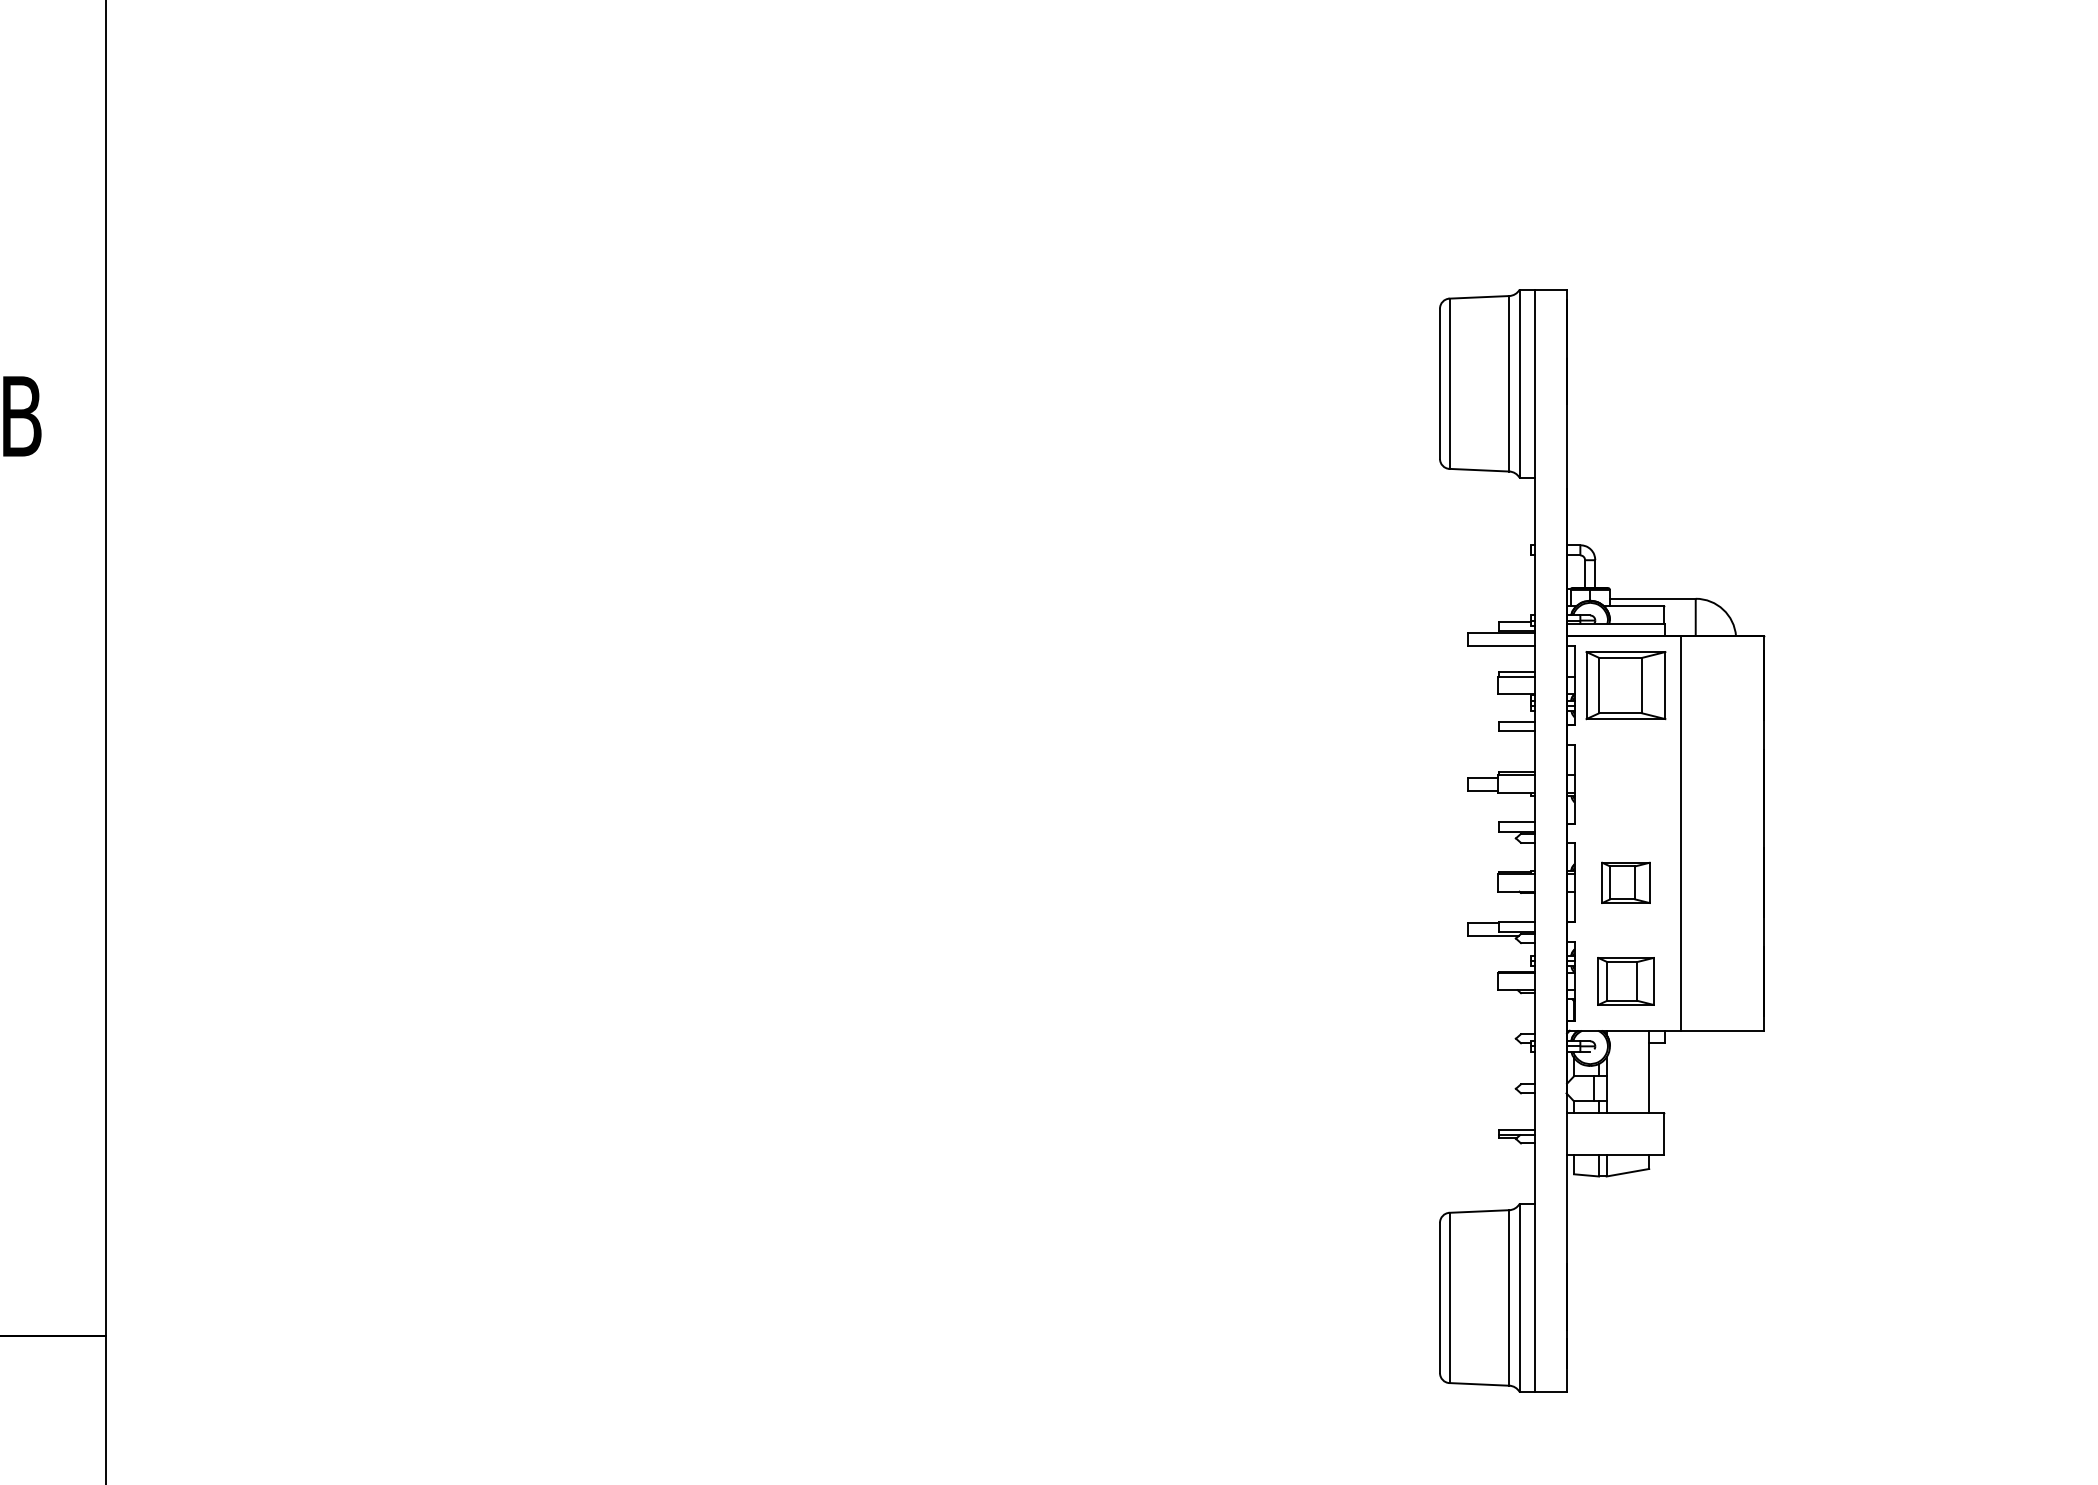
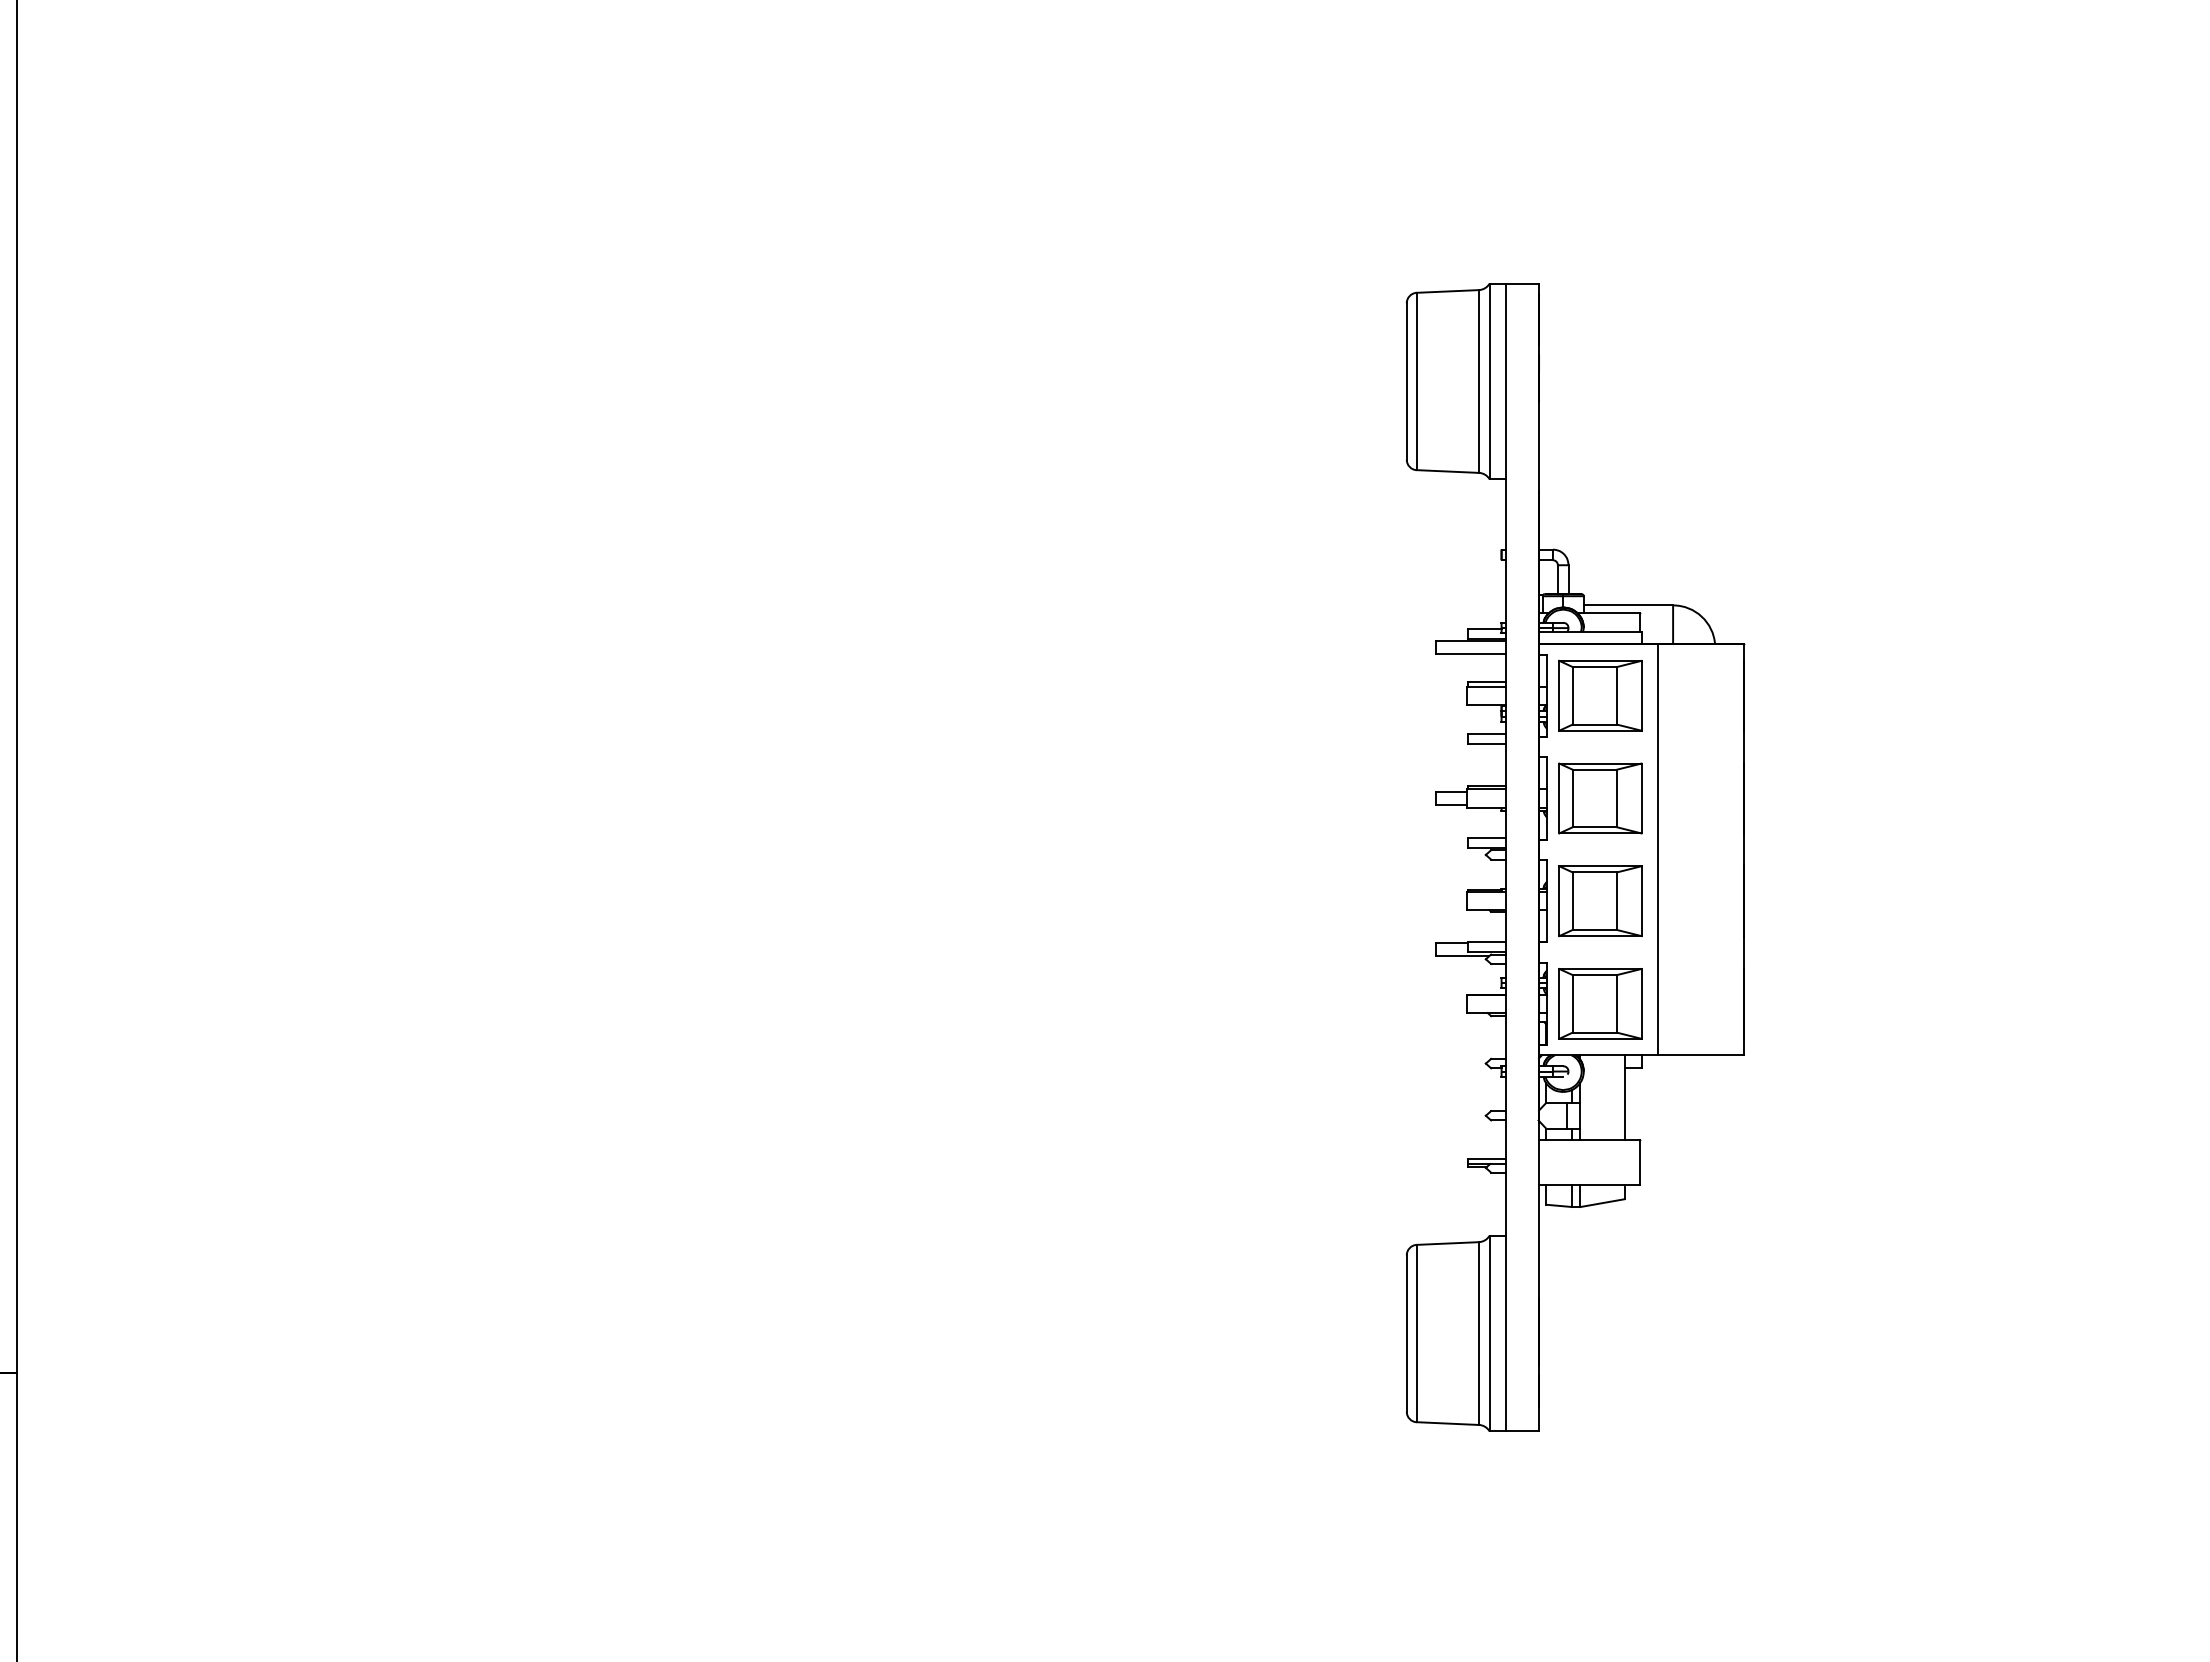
part: (1626, 784) -> (1600, 798), added
part: (1626, 883) -> (1600, 901), size x1.67
part: (1626, 981) -> (1600, 1003), size x1.43

